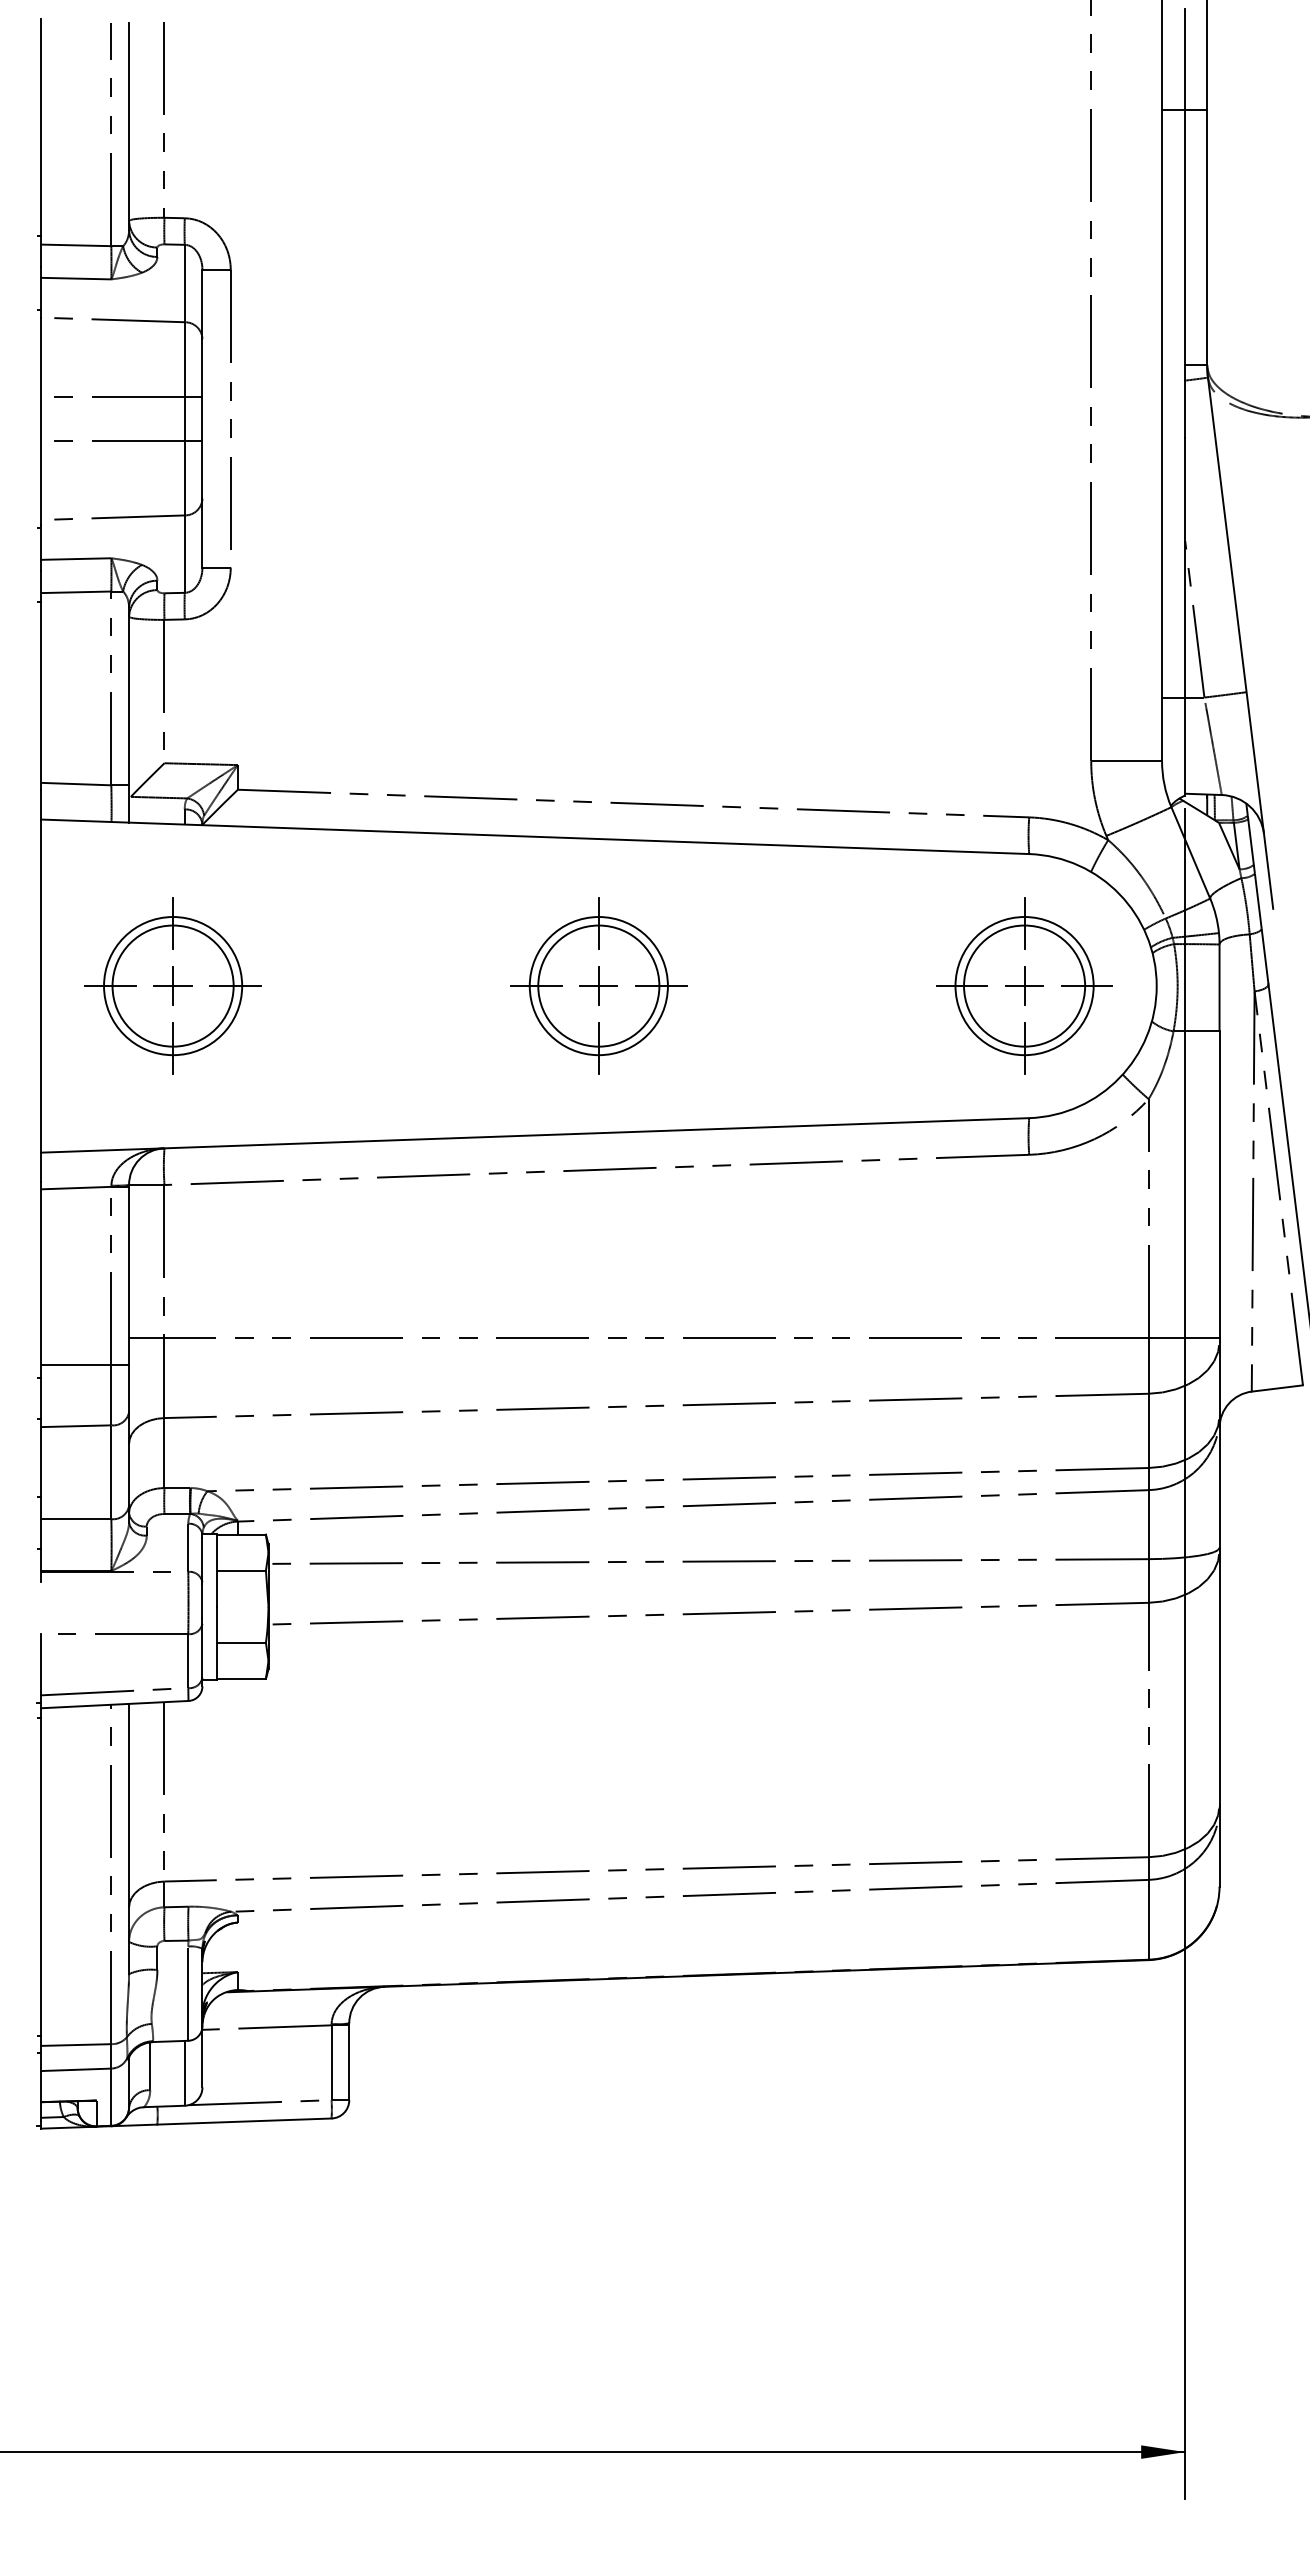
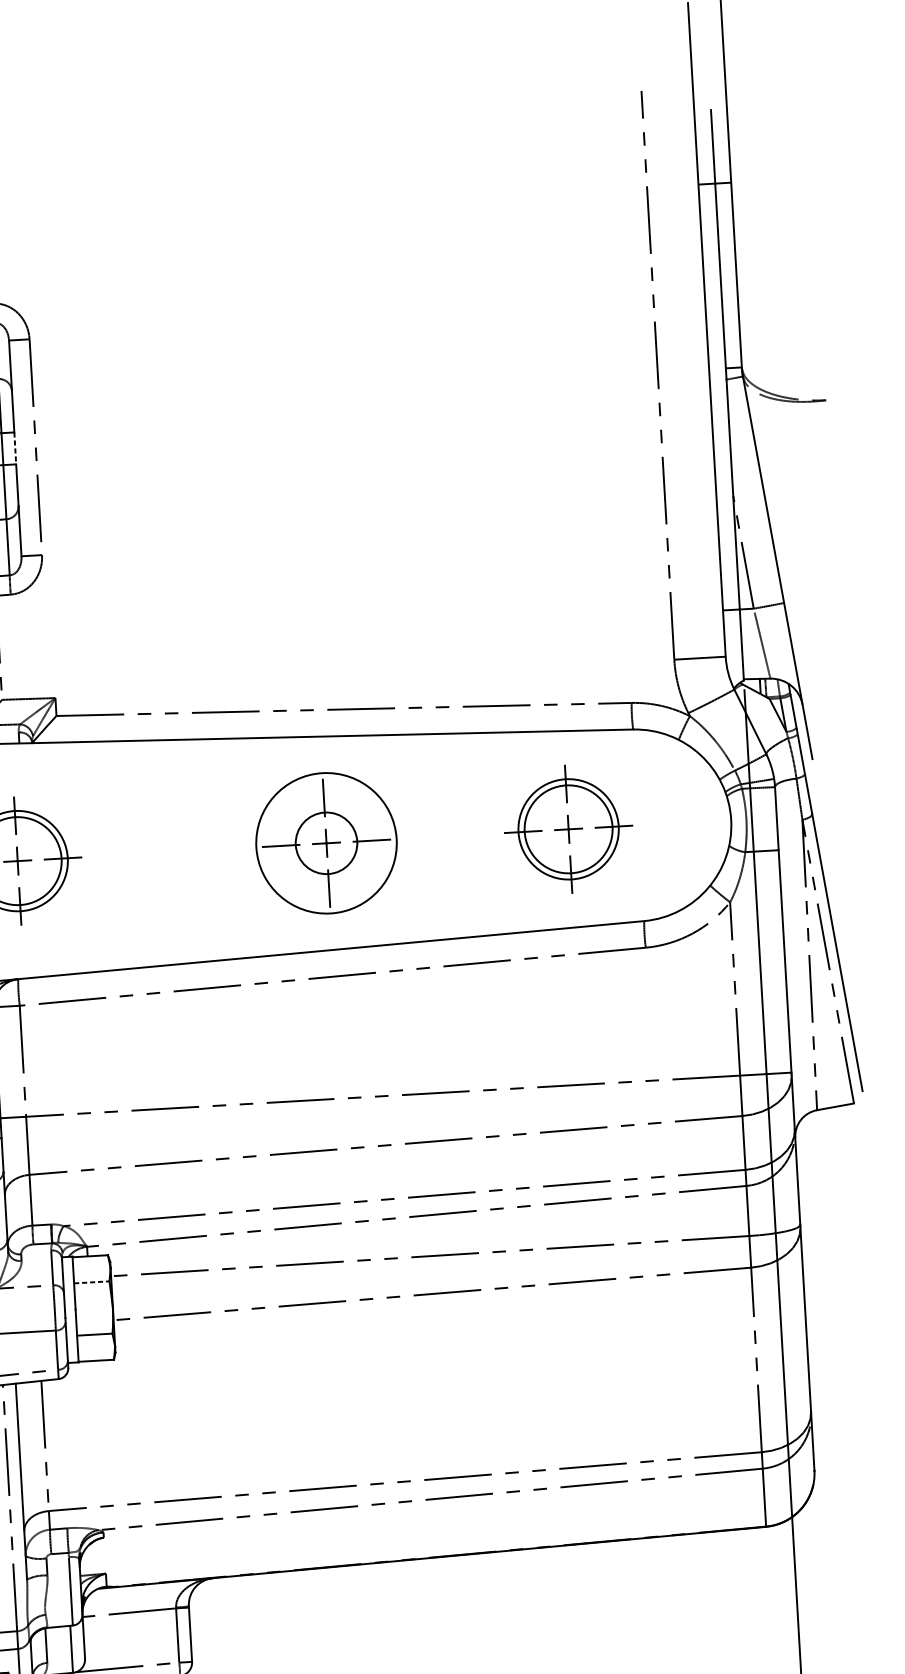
line: (202, 419) -> (15, 448), solid -> dashed
circle: (598, 985) -> (326, 842), size x0.7
part: (1024, 985) -> (568, 828), moved
circle: (598, 986) -> (326, 843), size x1.4
line: (242, 1570) -> (92, 1282), solid -> dashed

